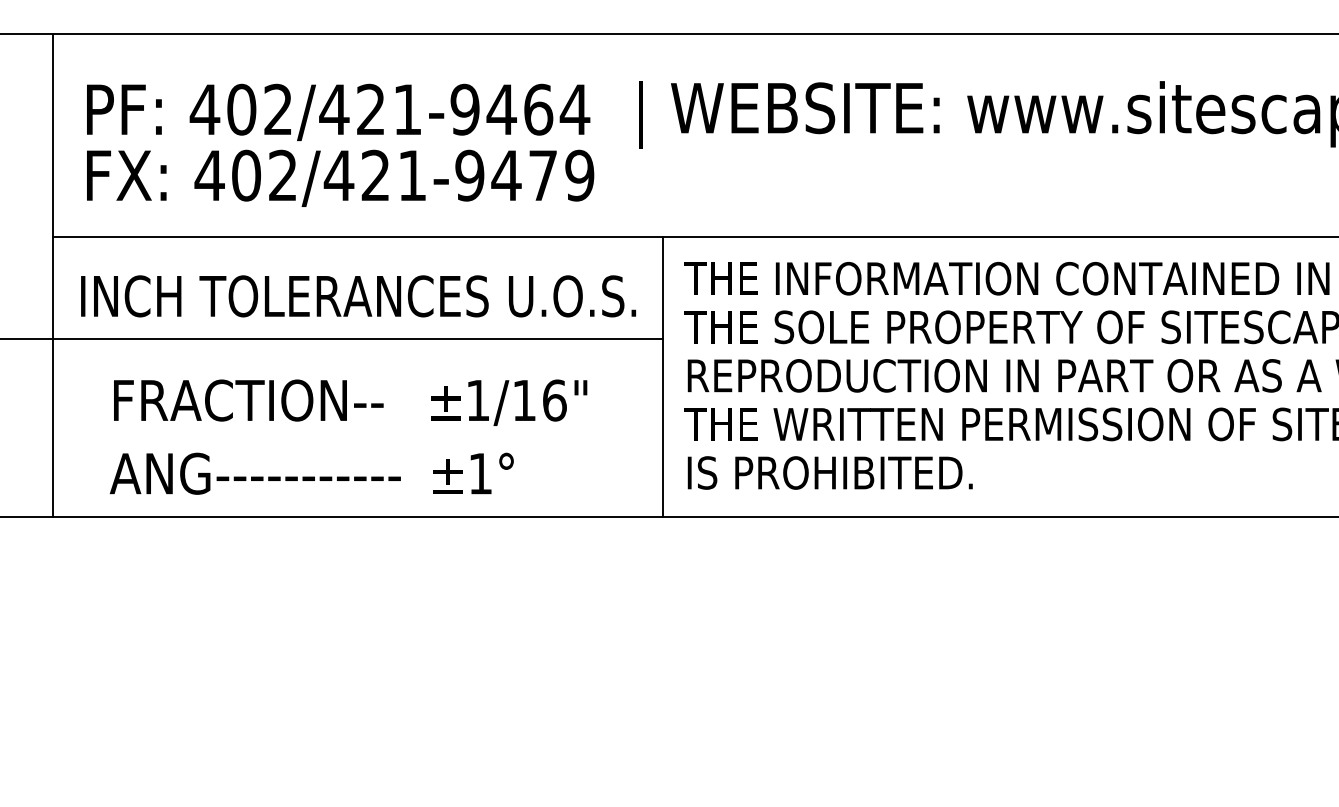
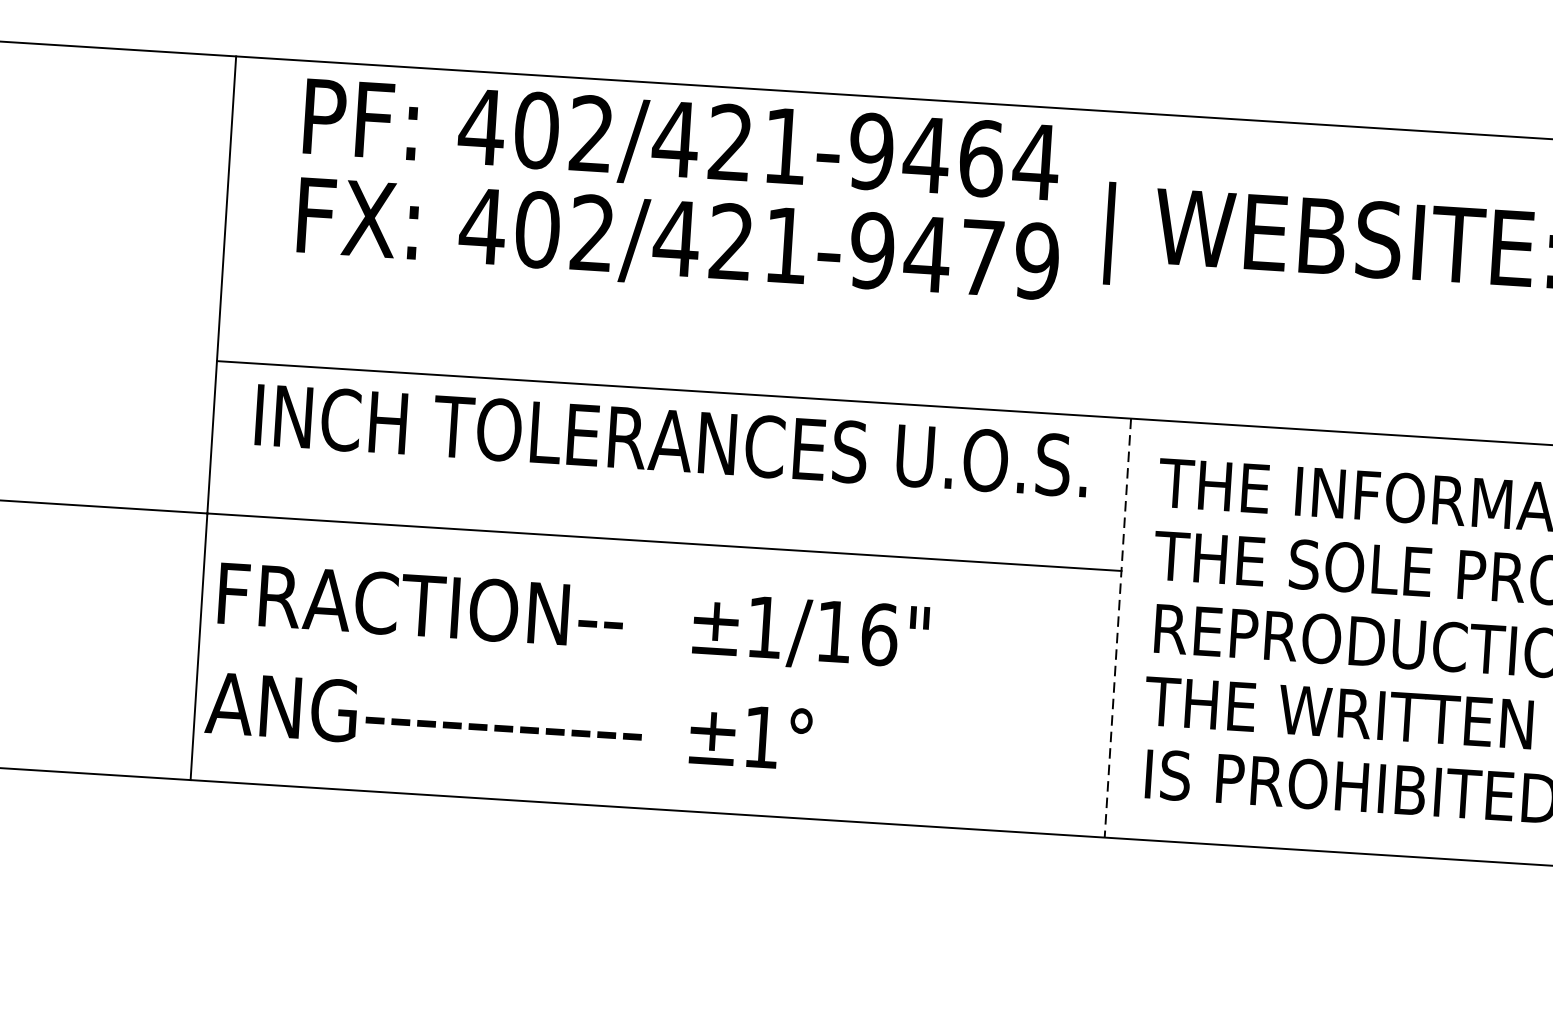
text: (340, 144) -> (681, 191), moved
text: (358, 296) -> (671, 440), moved
line: (662, 377) -> (1117, 628), solid -> dashed
text: (348, 436) -> (567, 669), moved

